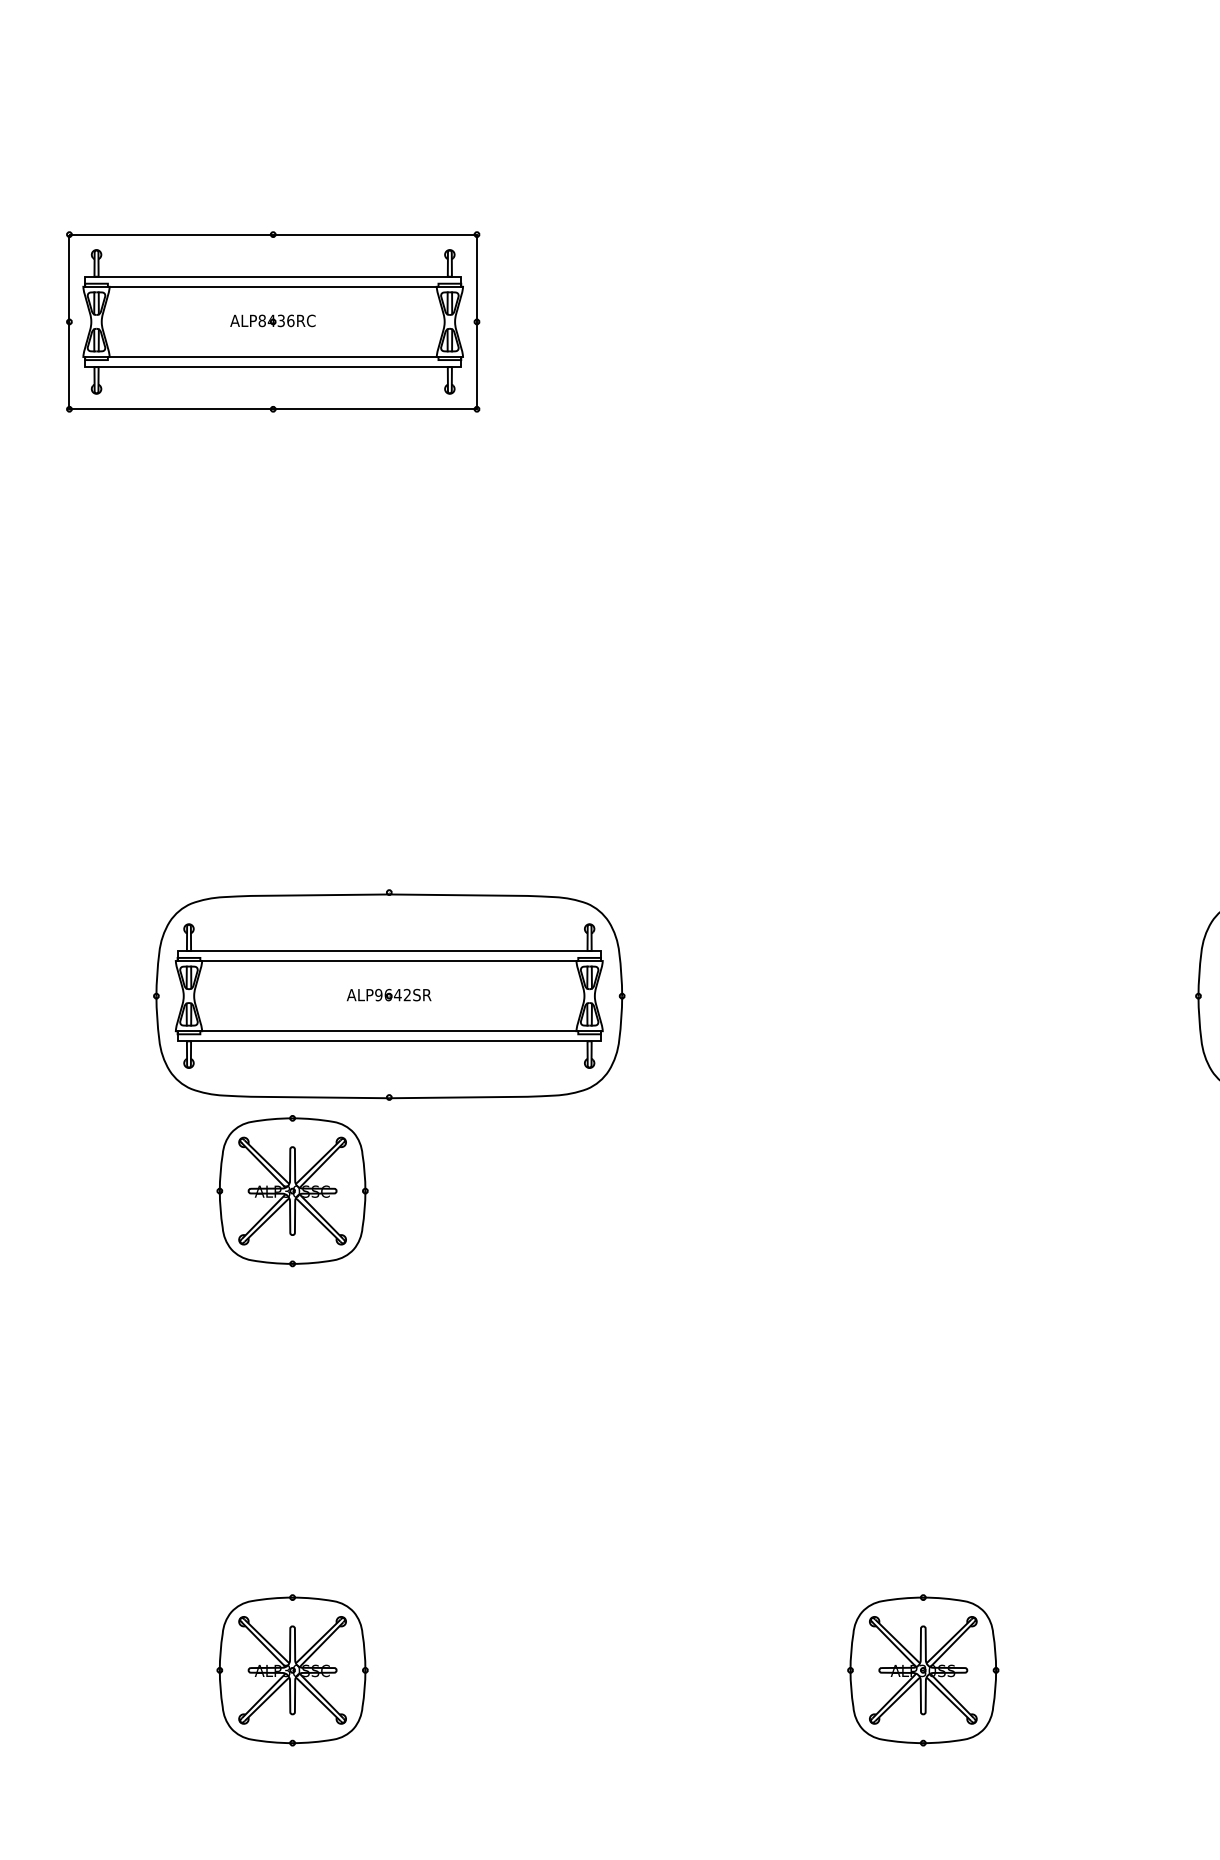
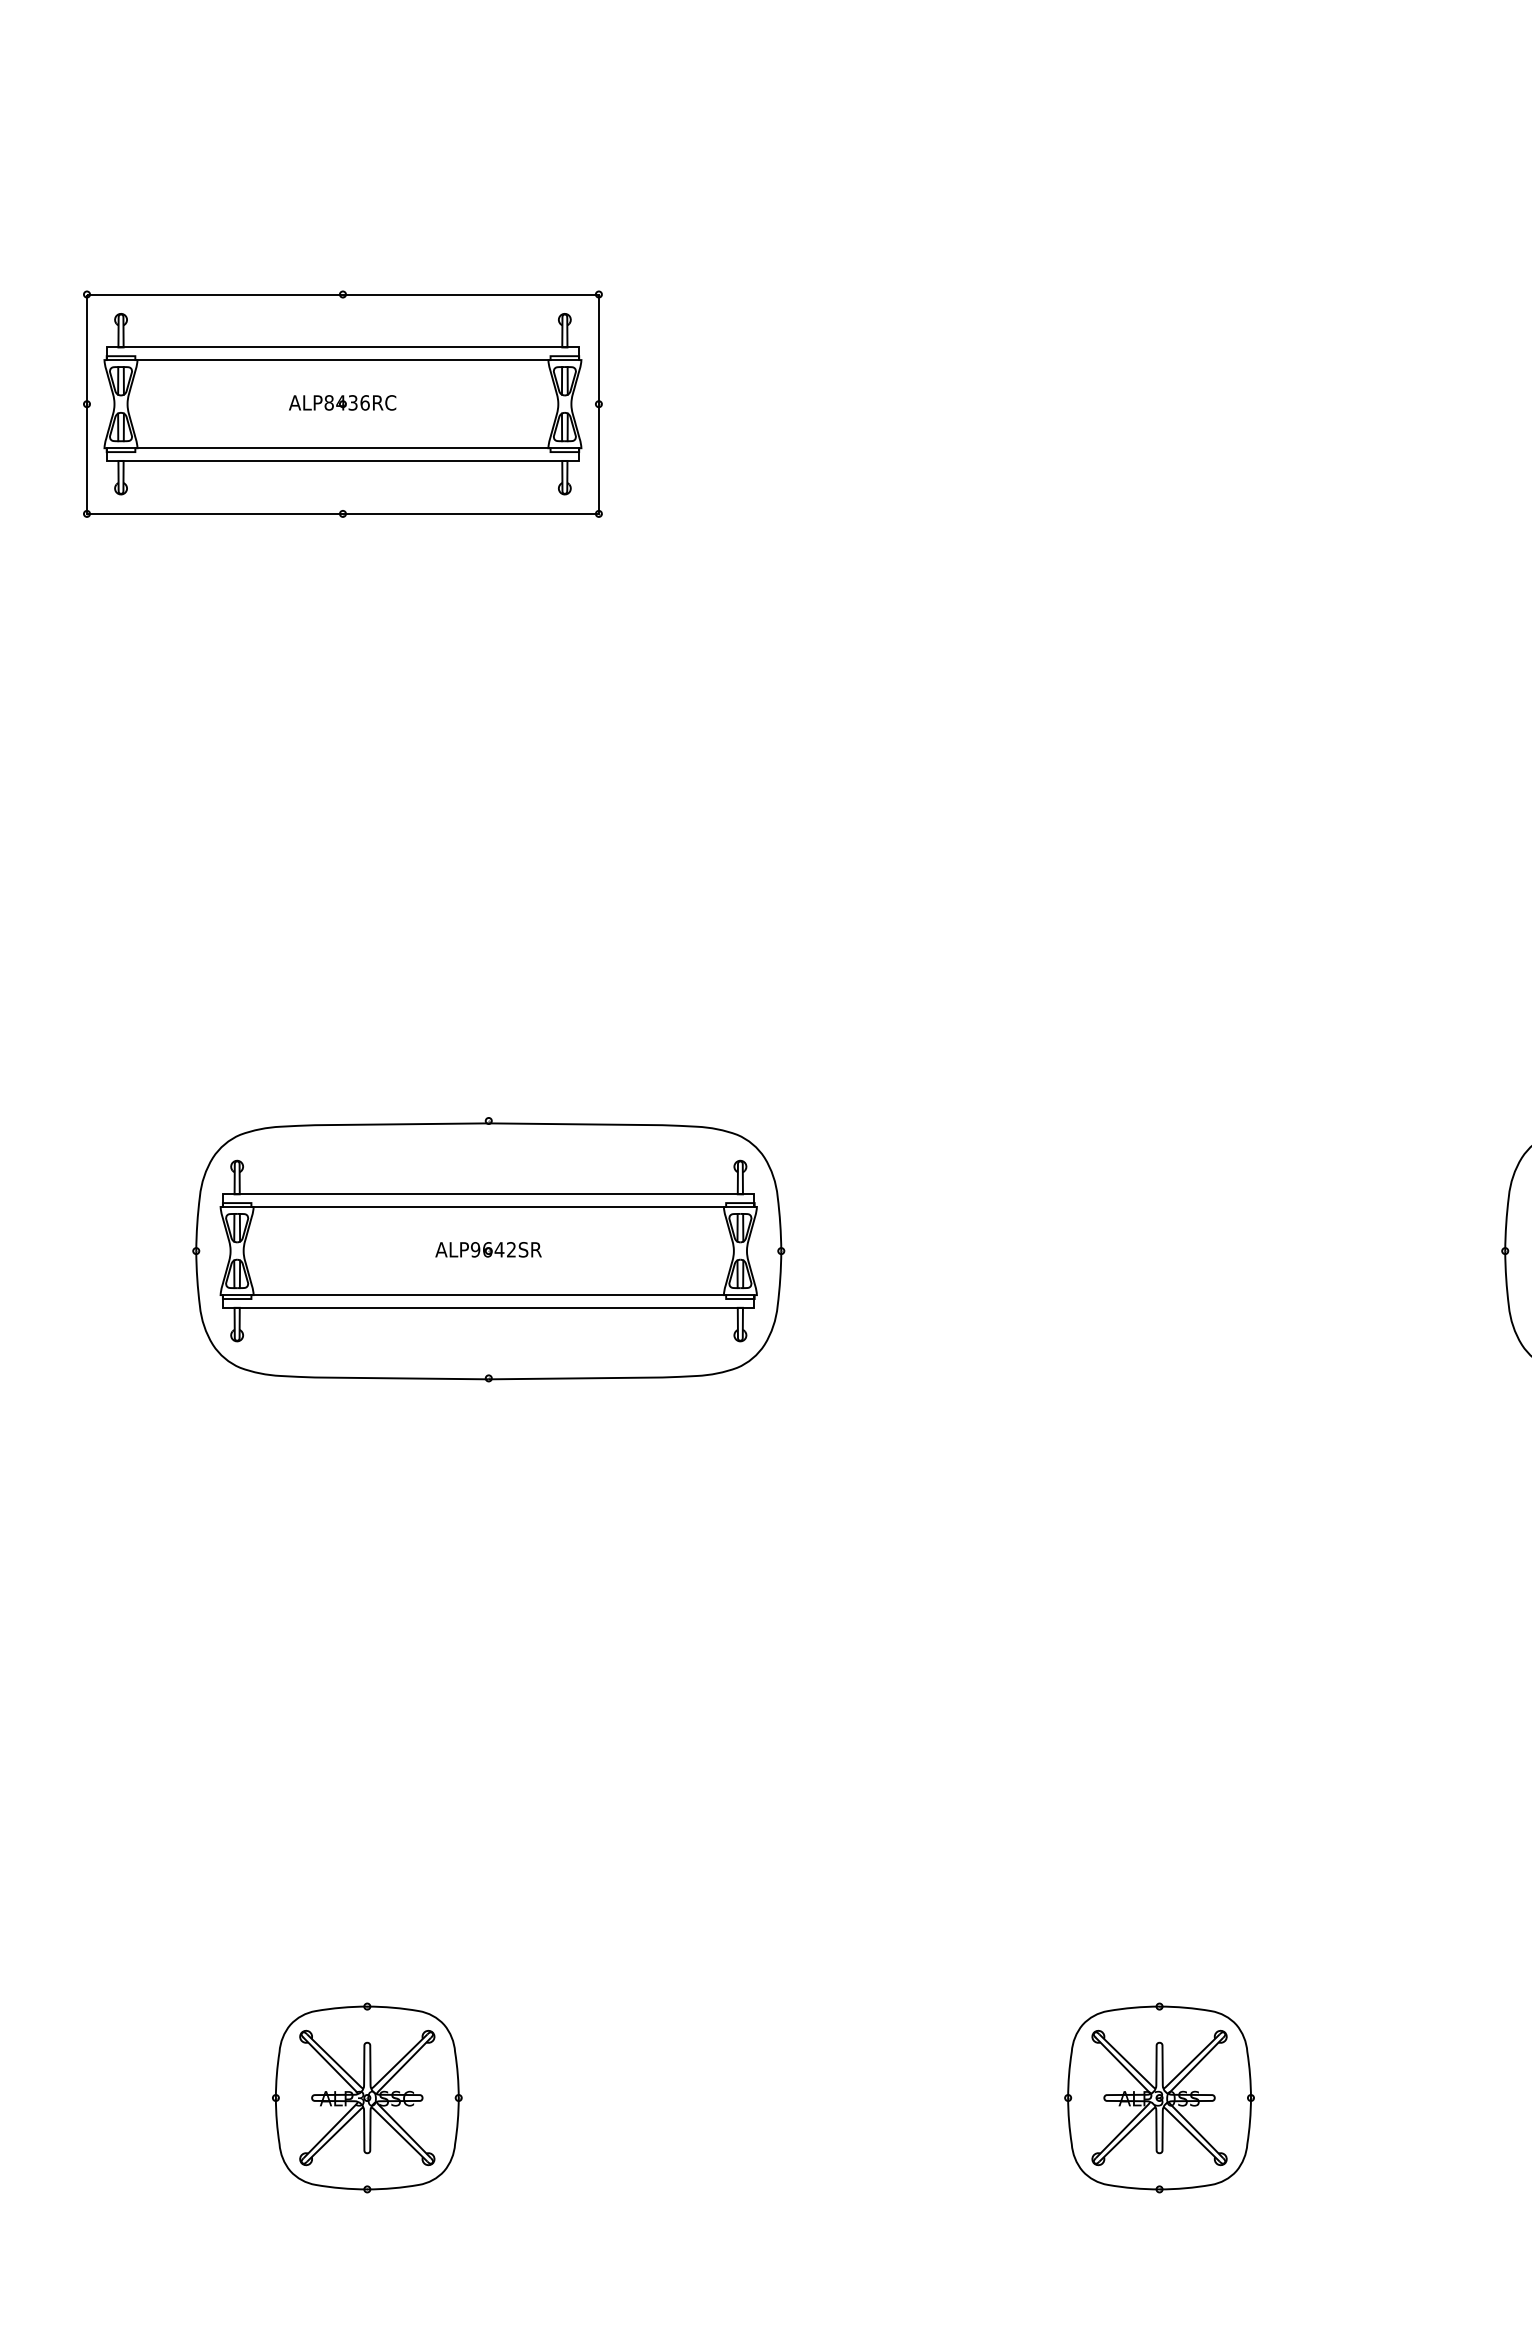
part: (292, 1190) -> (367, 1495), removed

